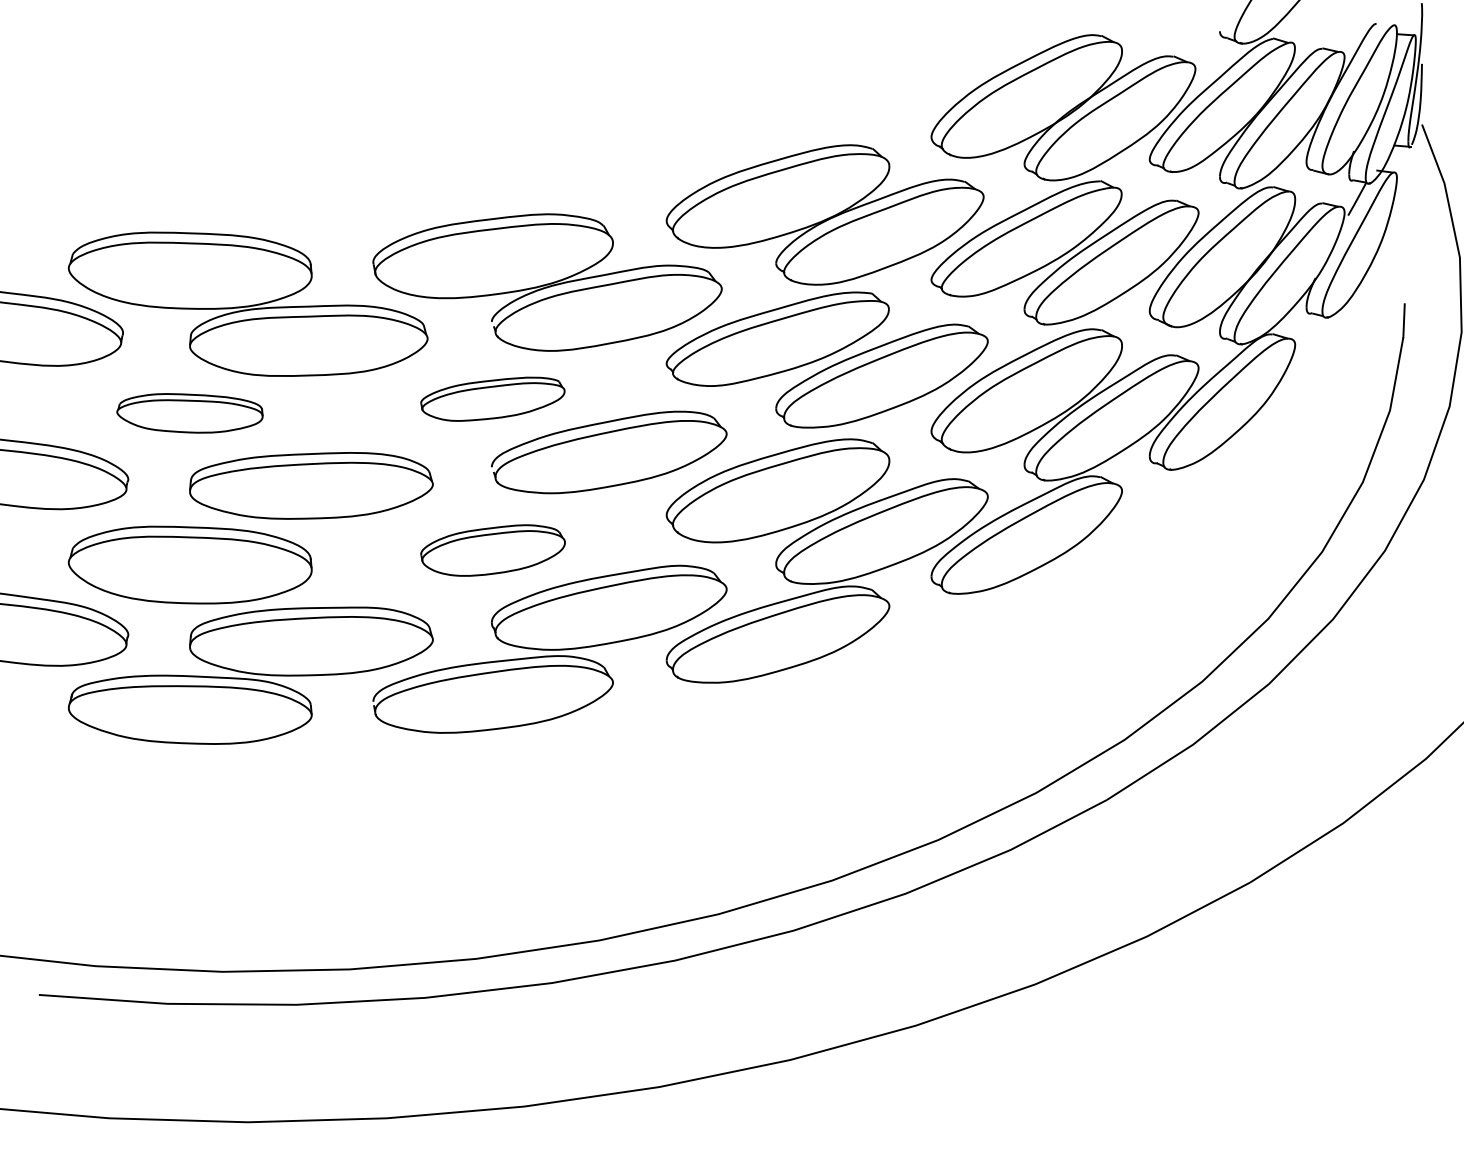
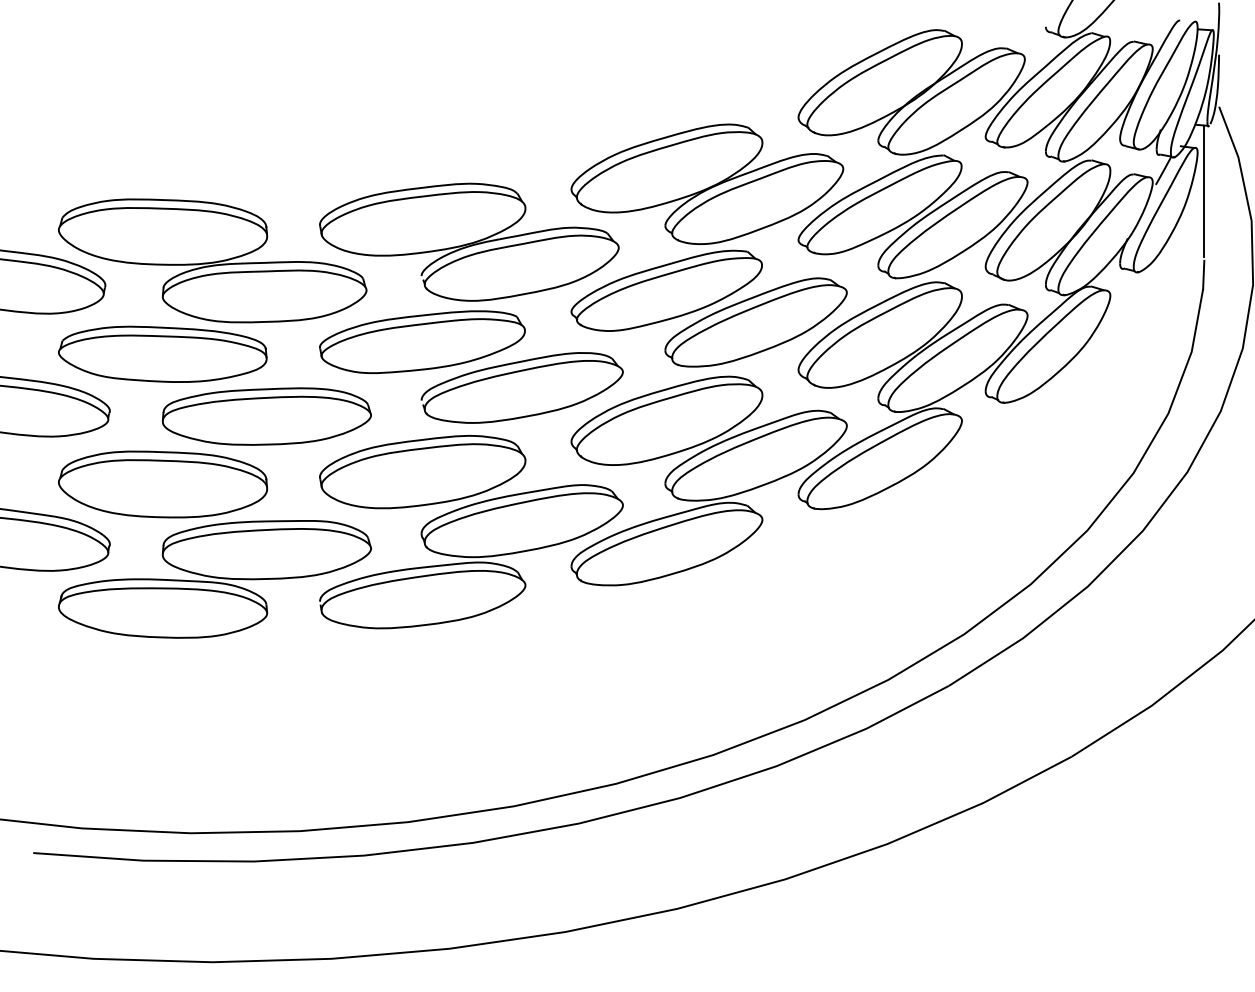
line: (1404, 222) -> (1204, 190), added
part: (492, 399) -> (422, 342), size x1.67
part: (189, 413) -> (162, 354), size x1.67
part: (492, 550) -> (422, 471), size x1.67

